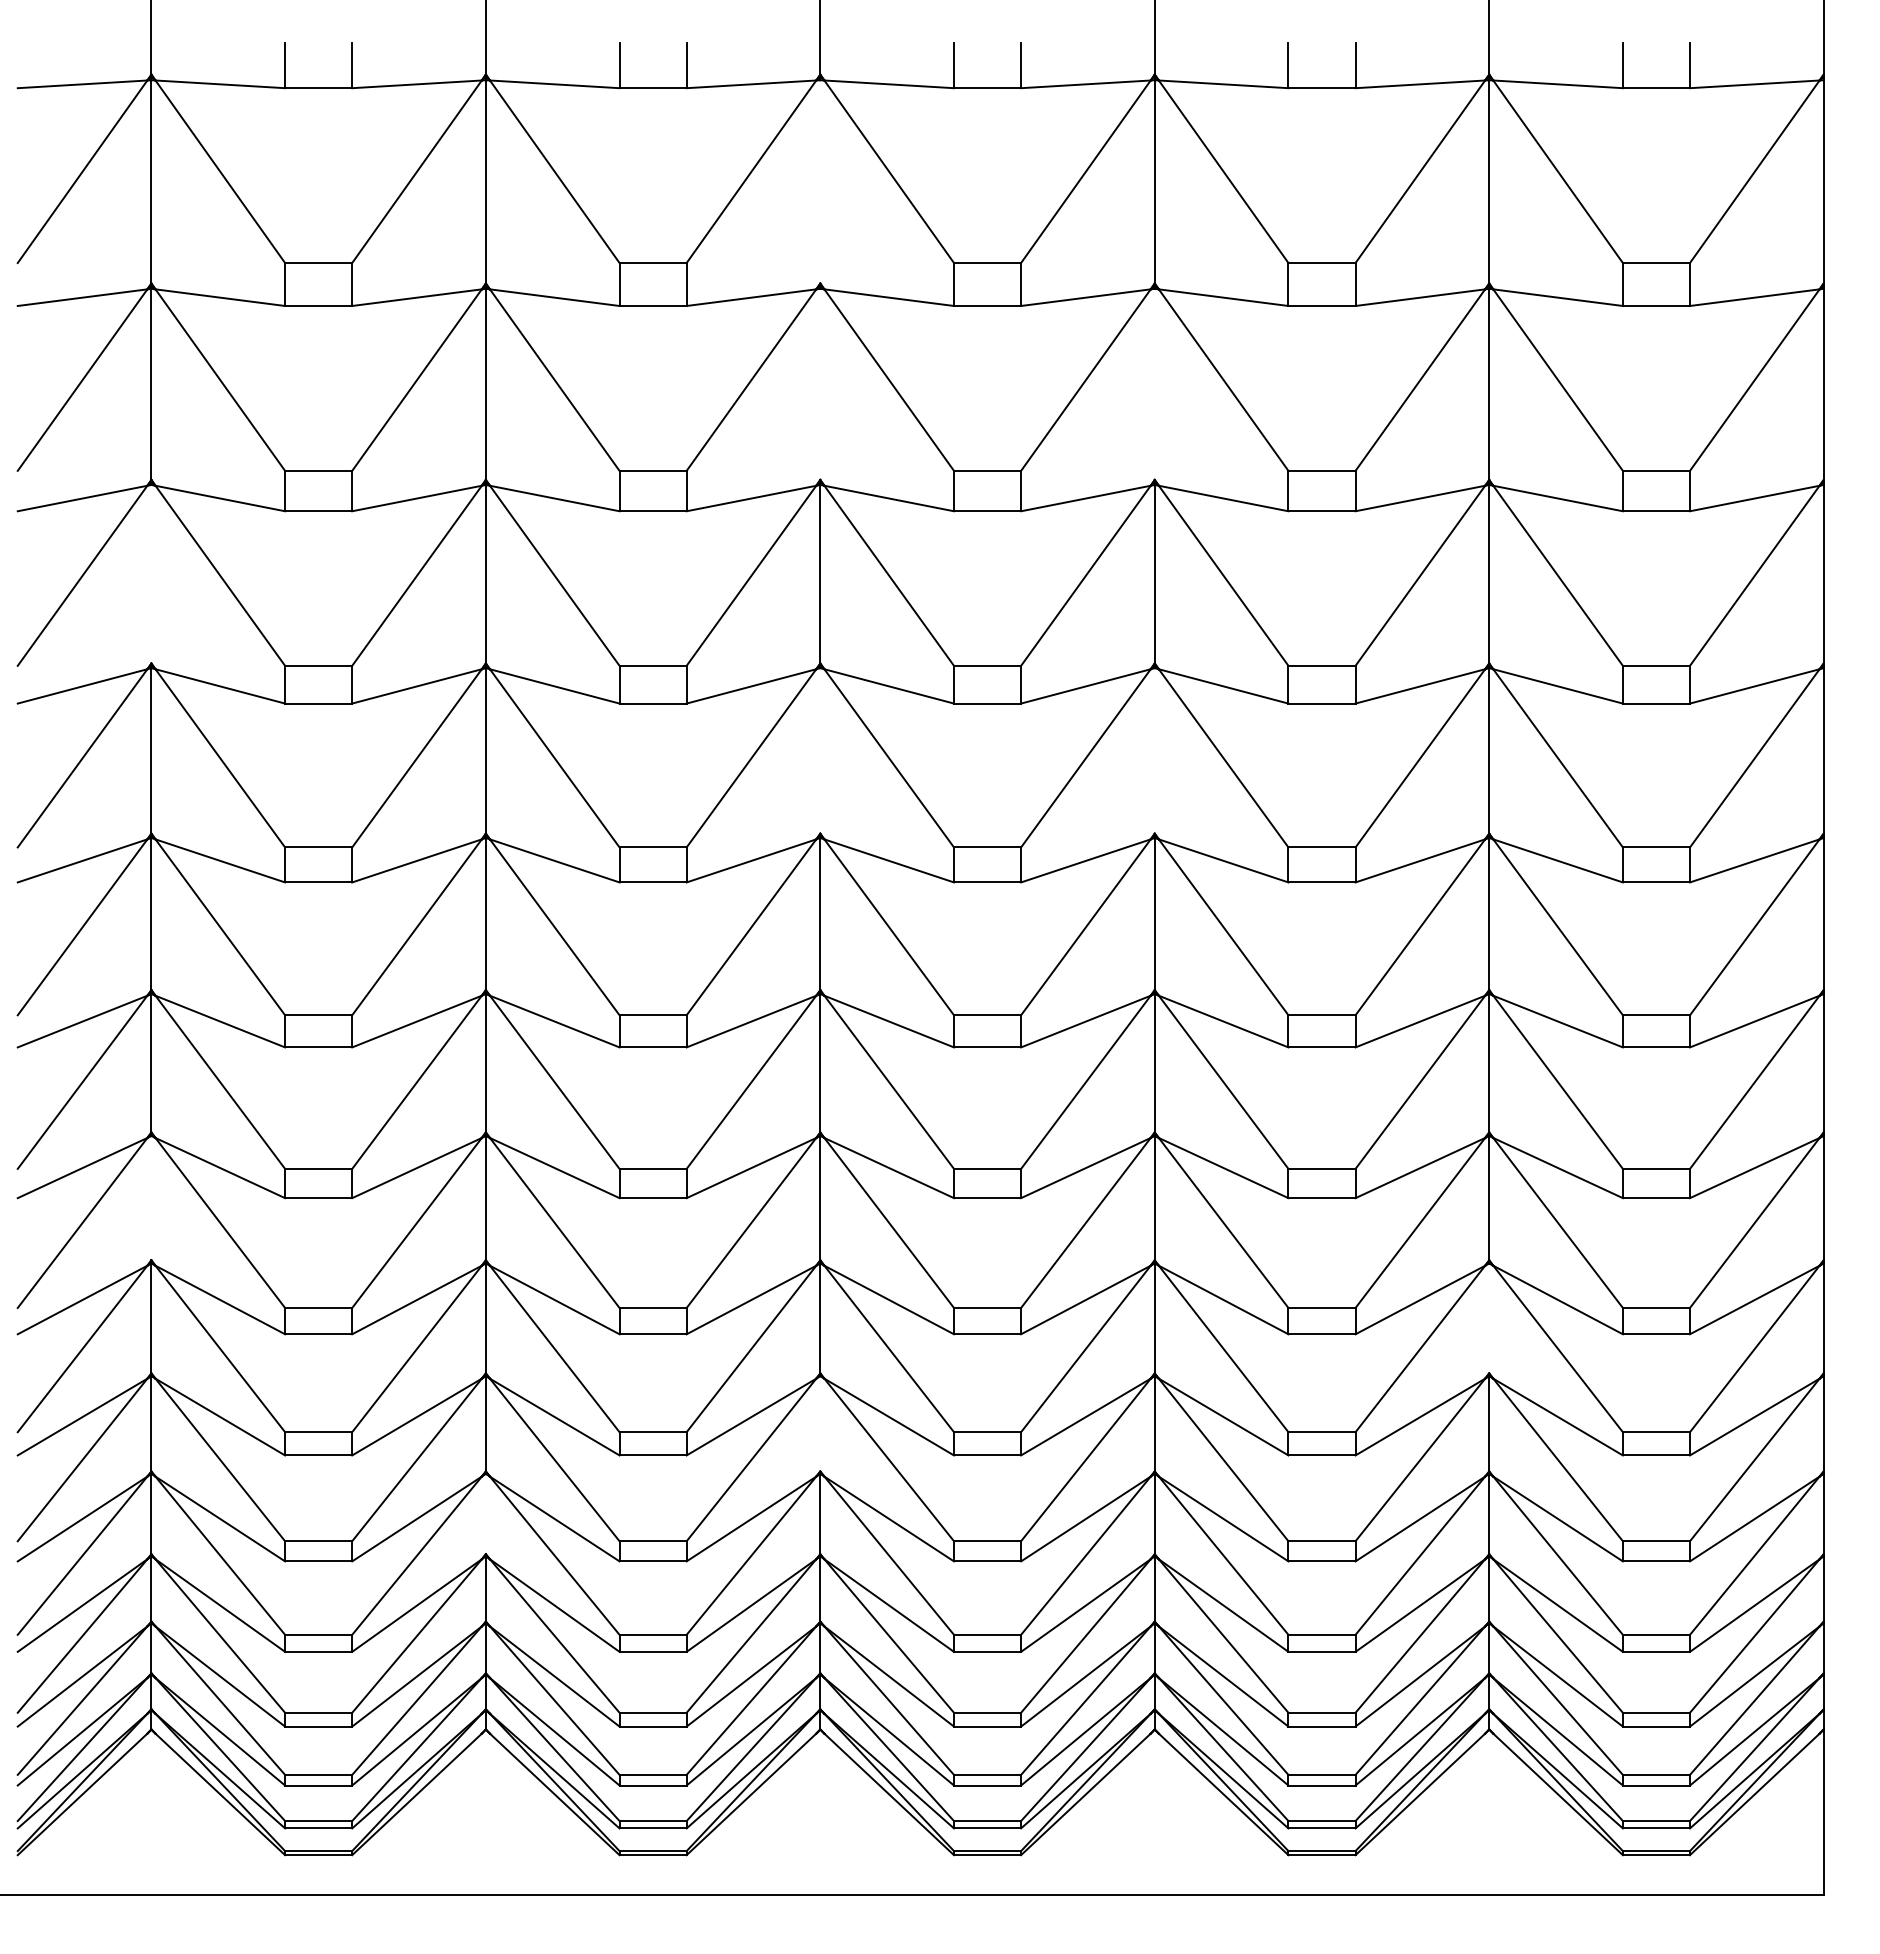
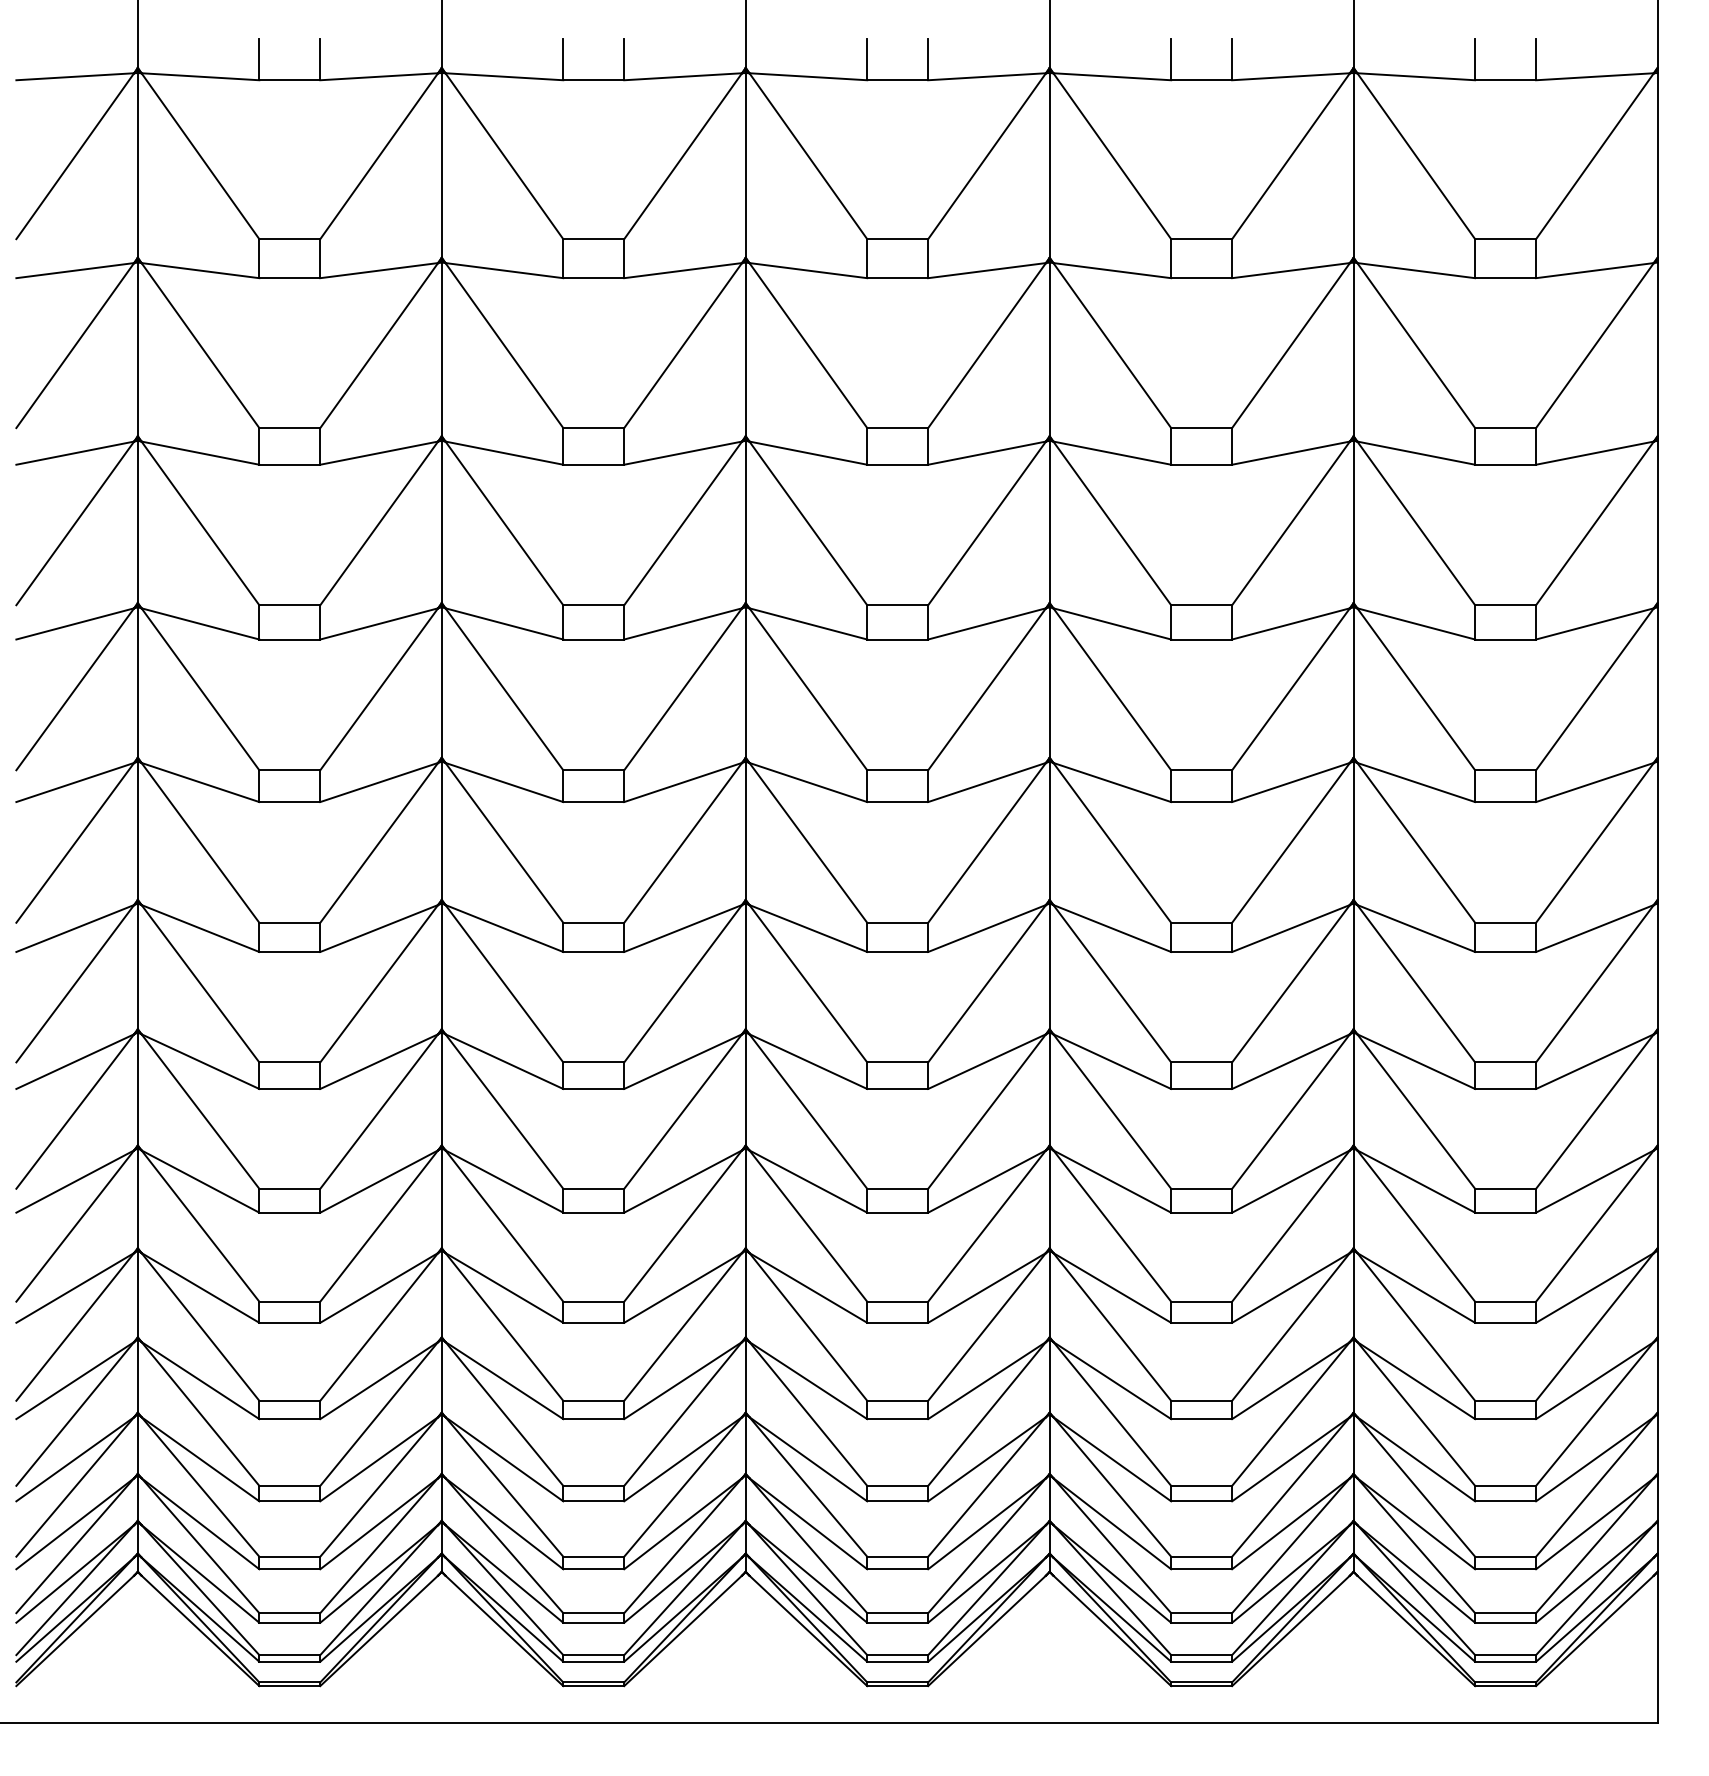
line: (820, 181) -> (745, 165), added
line: (820, 383) -> (745, 348), added
line: (1154, 383) -> (1049, 348), added
line: (151, 573) -> (137, 521), added
line: (820, 750) -> (745, 682), added
line: (1154, 750) -> (1049, 682), added
line: (151, 1198) -> (137, 1089), added
line: (1489, 1318) -> (1353, 1198), added
line: (820, 1423) -> (745, 1293), added
line: (485, 1513) -> (441, 1375), added

